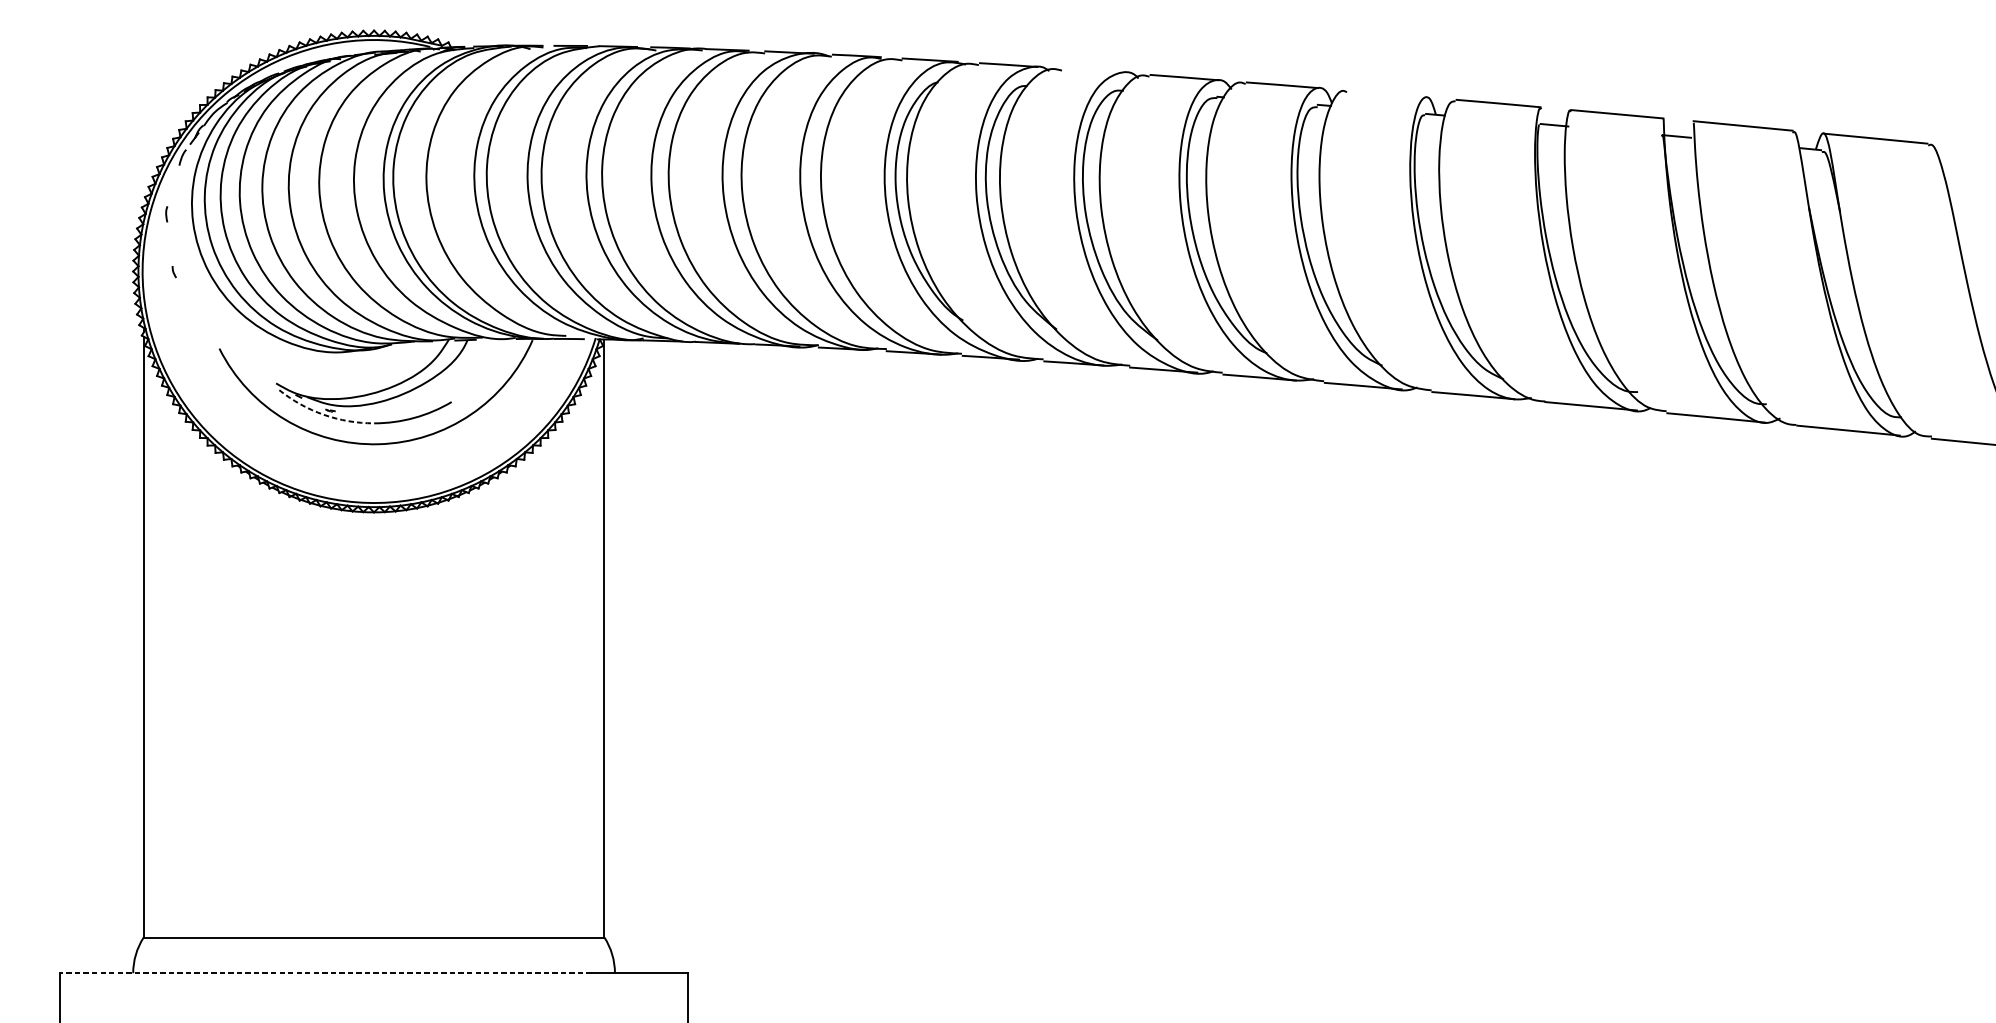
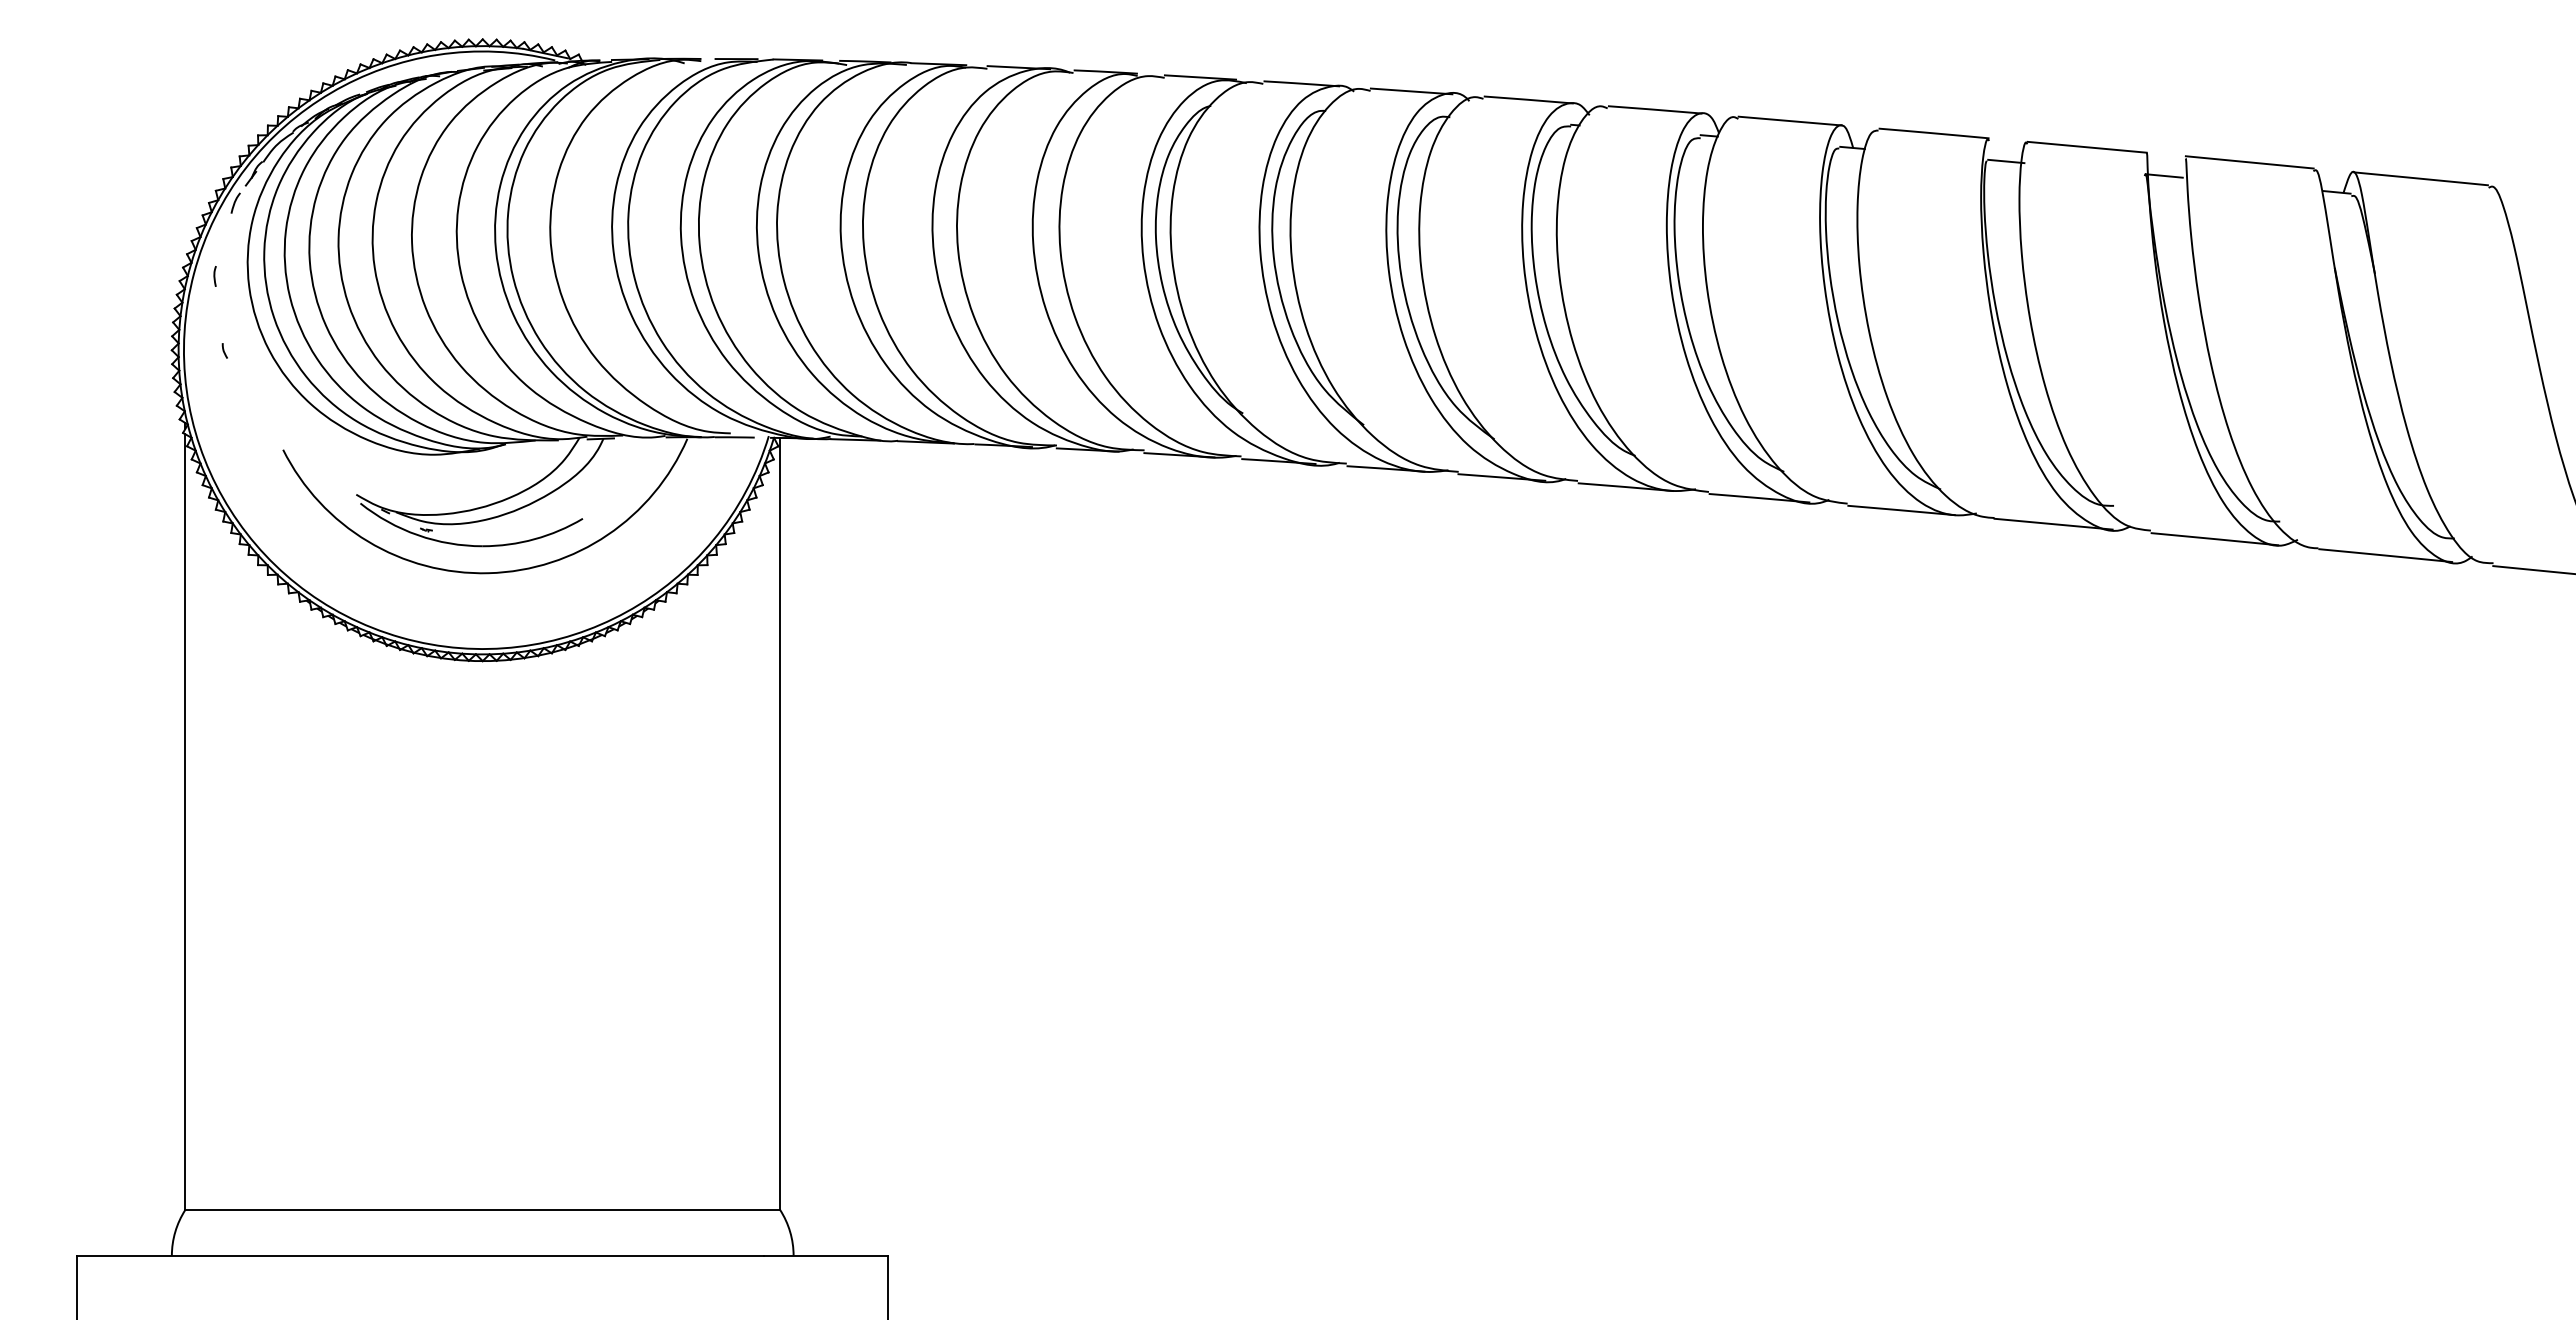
line: (1093, 71) -> (1411, 91), added
line: (1386, 93) -> (1789, 120), added
arc: (323, 415) -> (417, 535), dashed -> solid
line: (325, 972) -> (419, 1255), dashed -> solid

